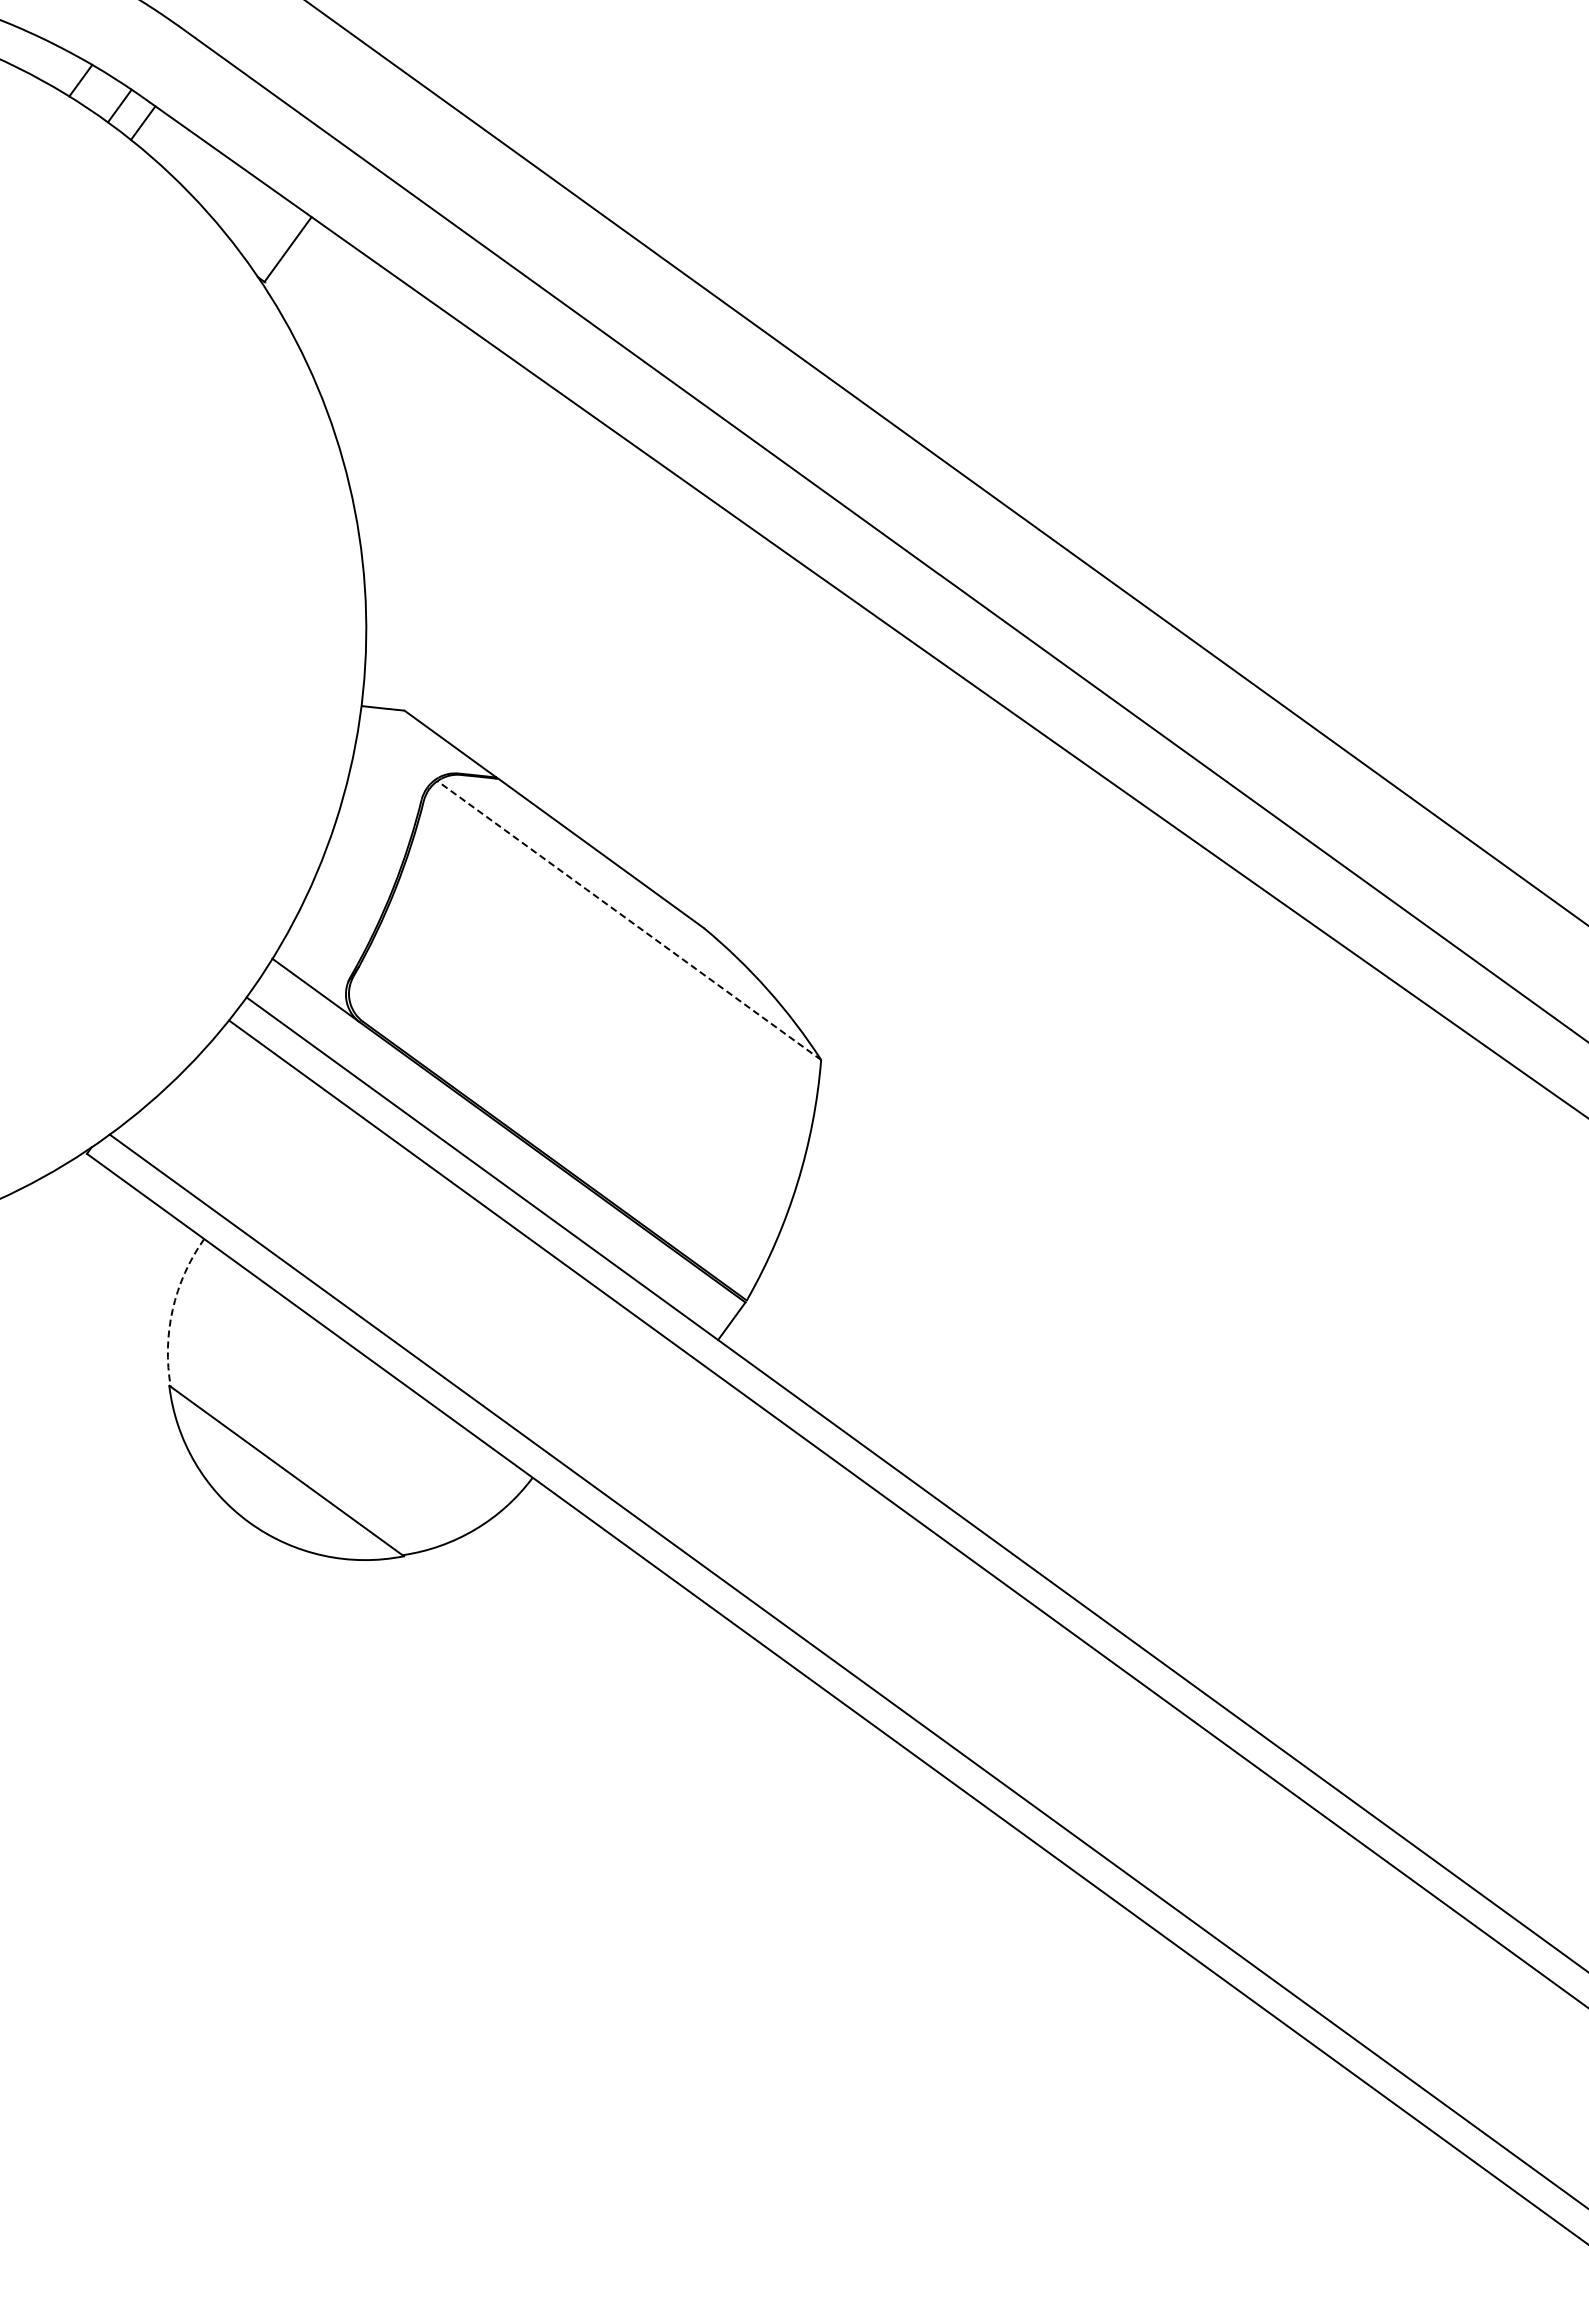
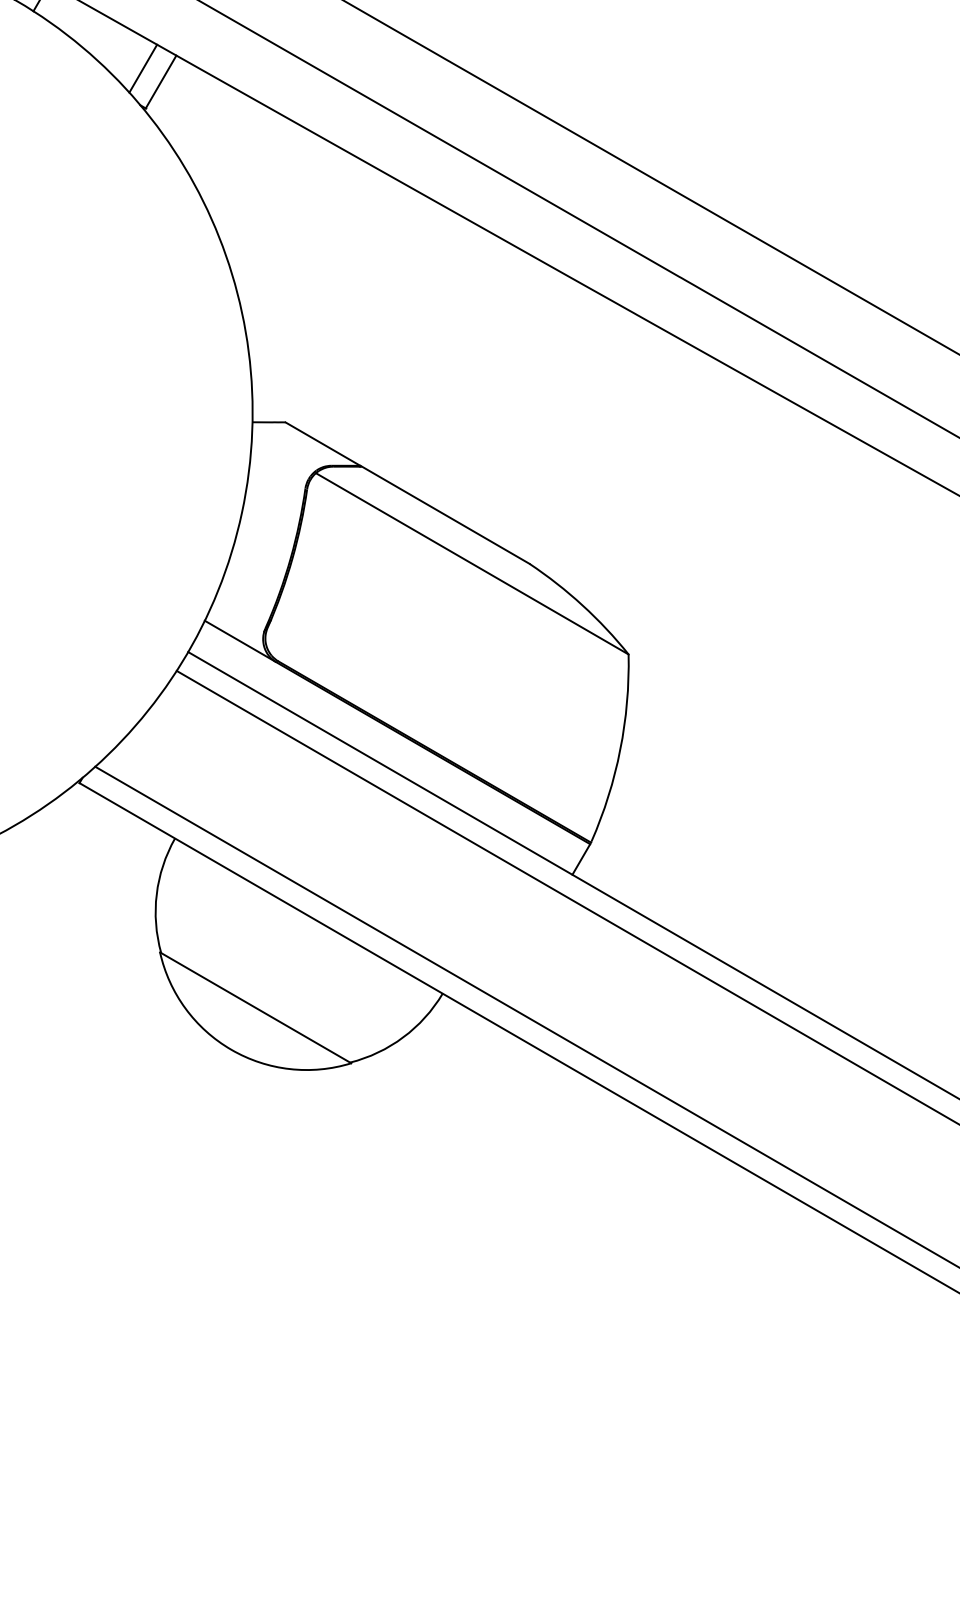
line: (266, 229) -> (143, 68), added
line: (628, 920) -> (471, 563), dashed -> solid
arc: (172, 1309) -> (156, 894), dashed -> solid

